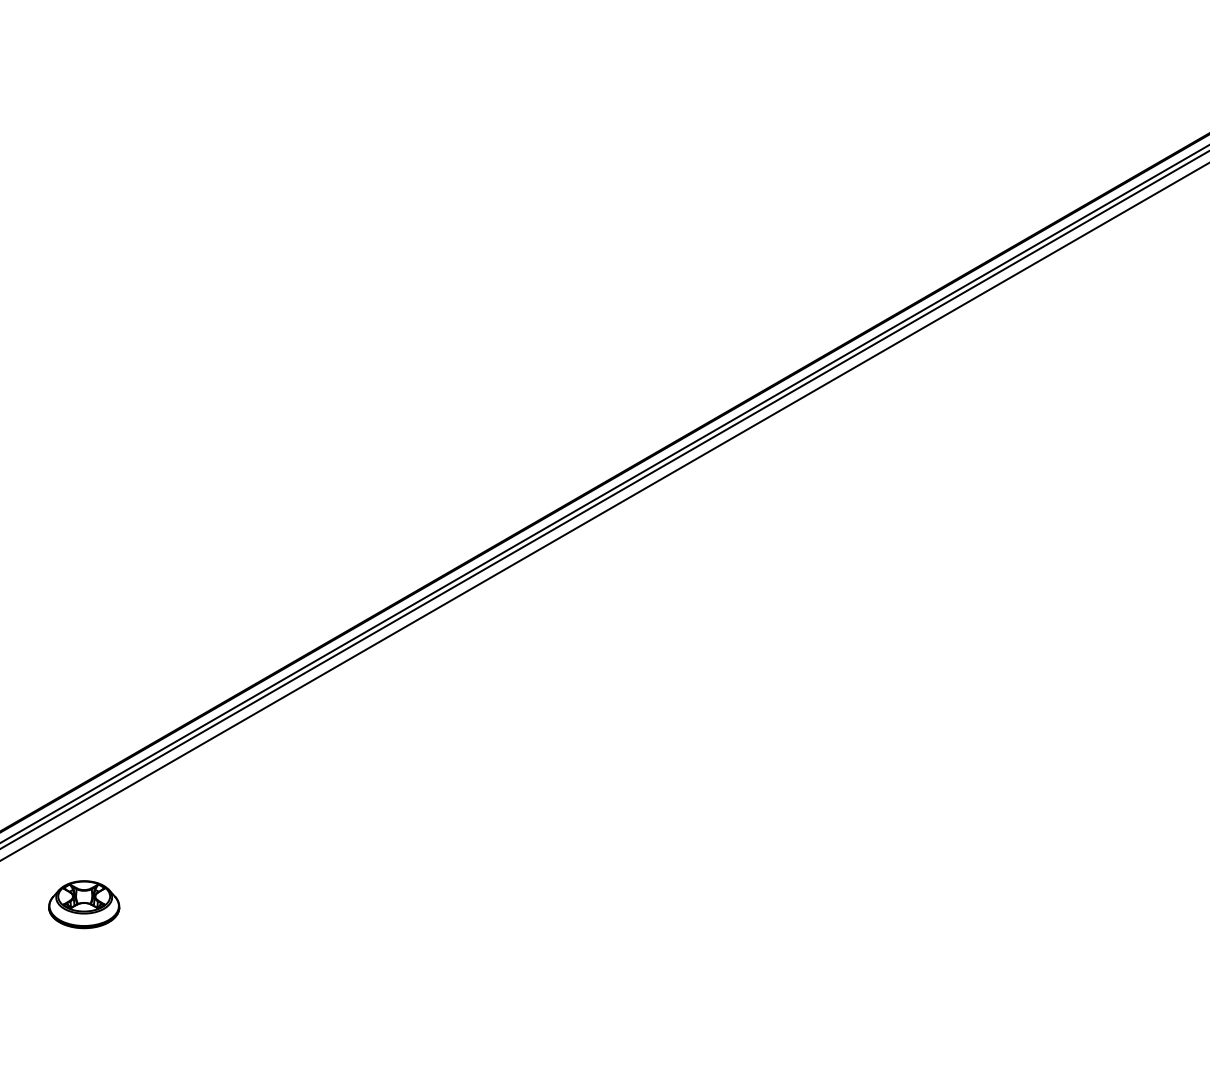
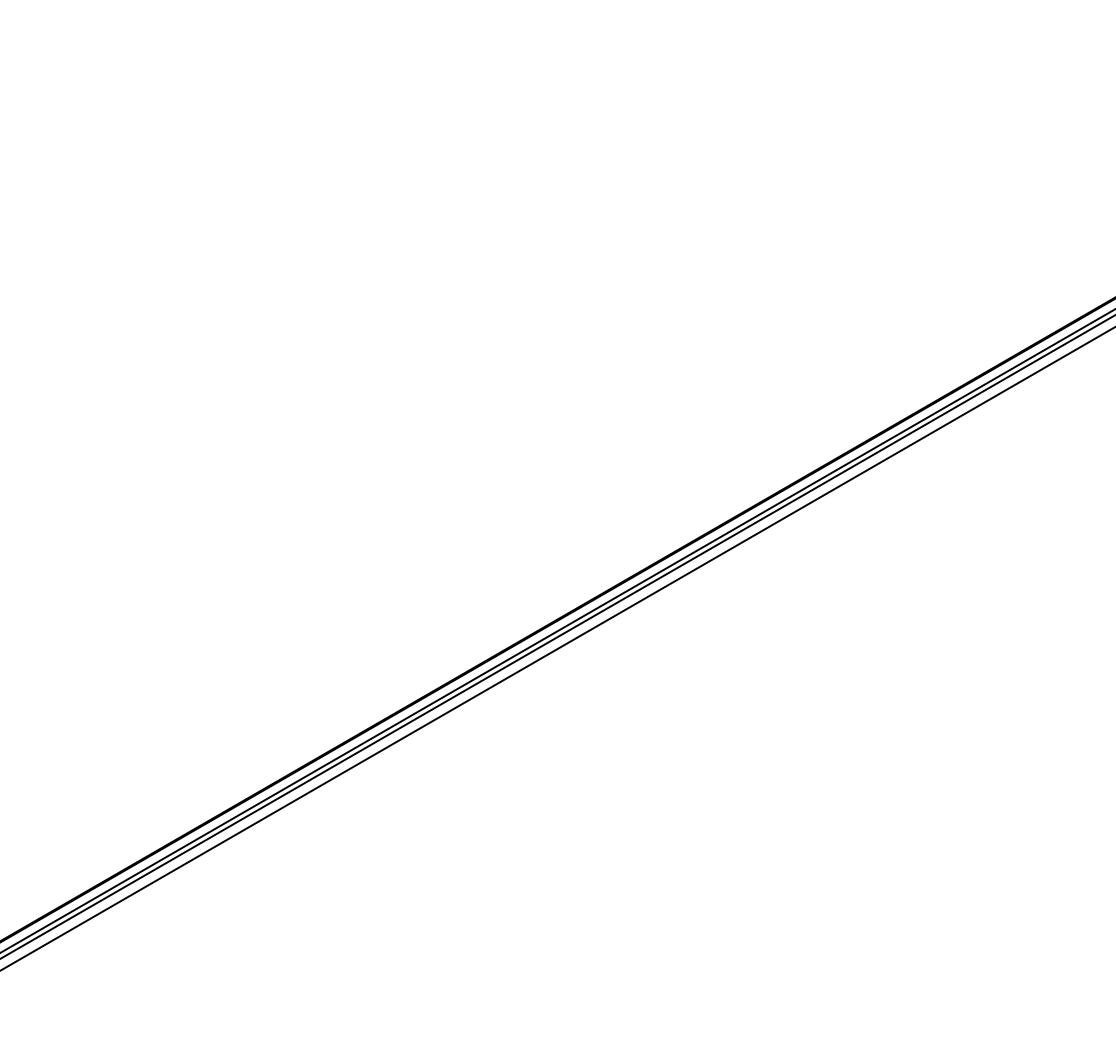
part: (84, 904) -> (162, 969), removed

